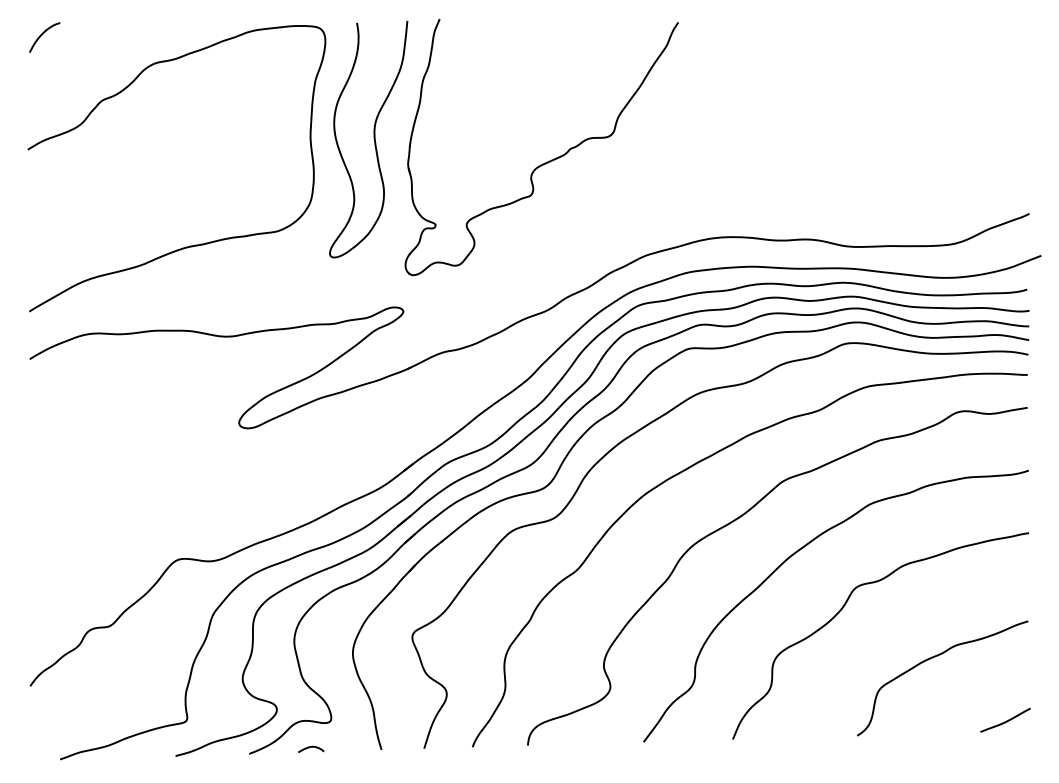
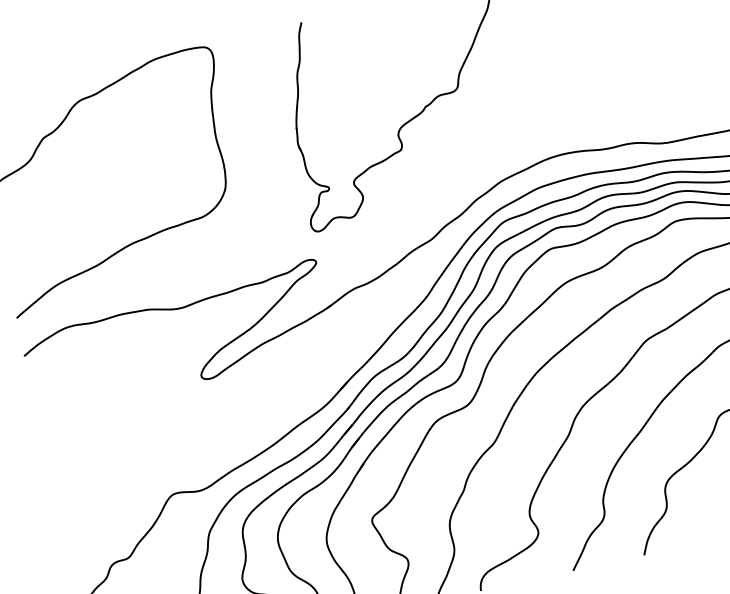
curve: (373, 139) -> (266, 128), removed

